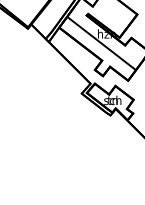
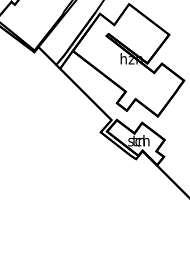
line: (101, 43) -> (125, 70), removed

